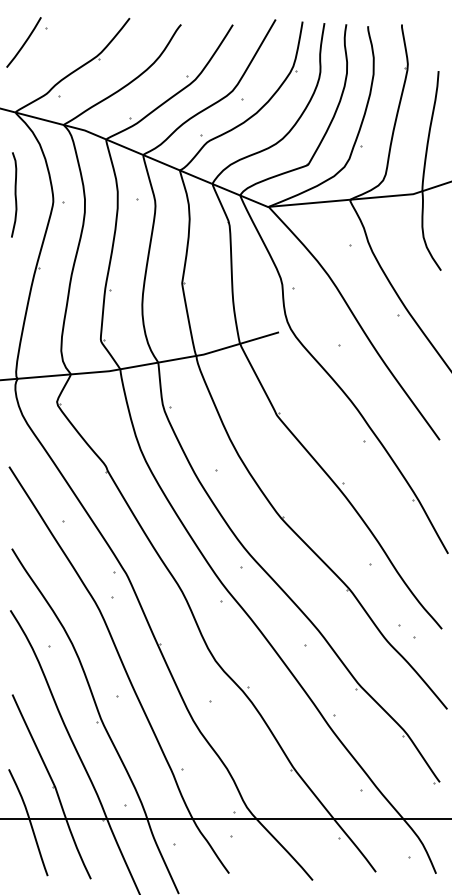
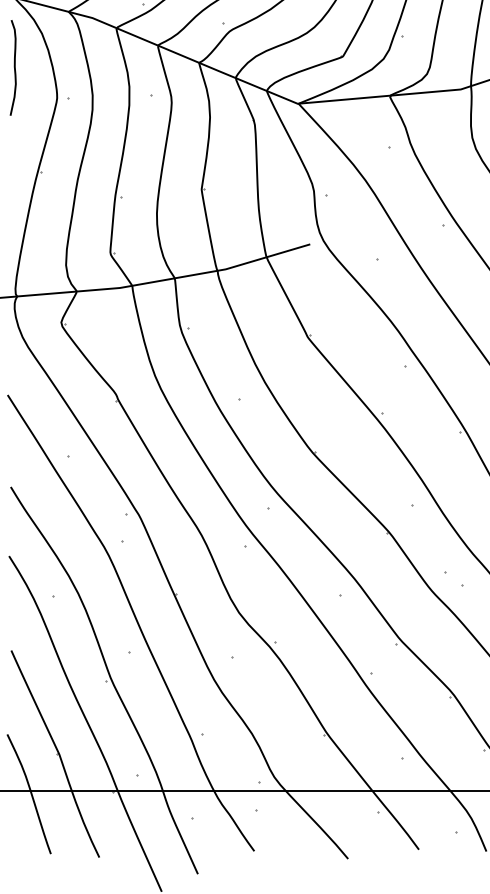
curve: (14, 194) -> (13, 67), moved

